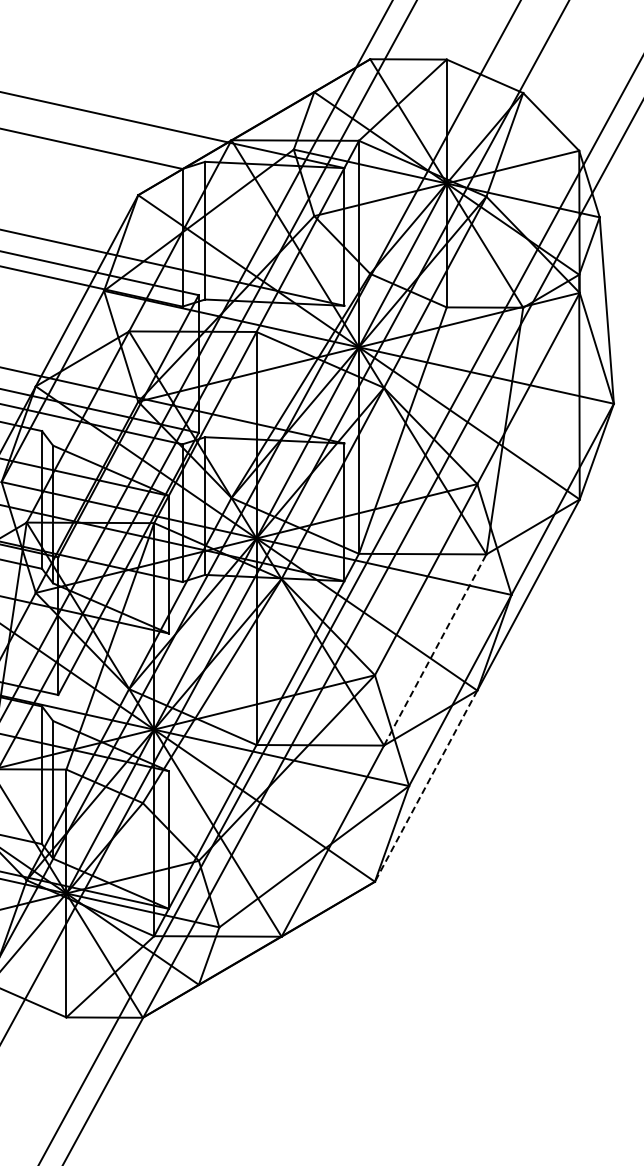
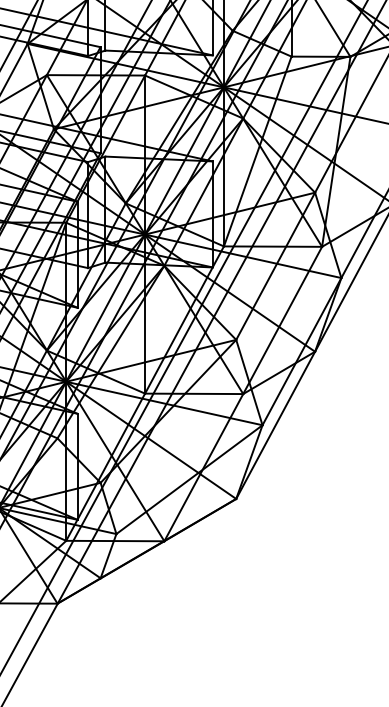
line: (435, 649) -> (282, 320), dashed -> solid
line: (425, 786) -> (275, 425), dashed -> solid

